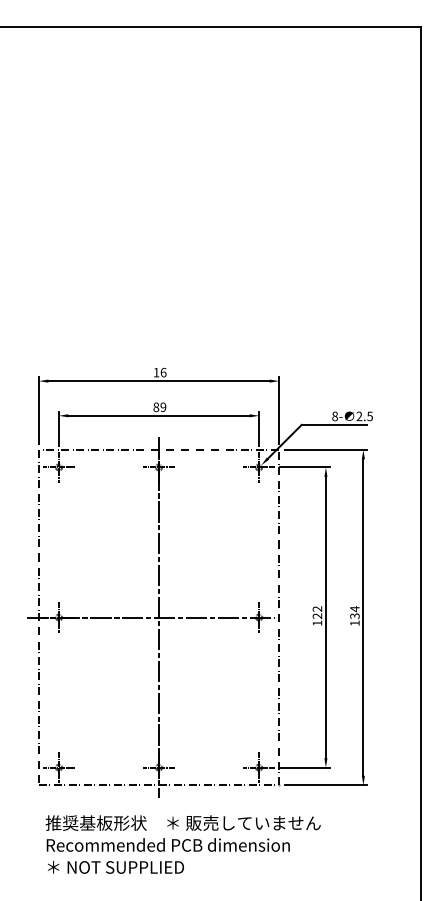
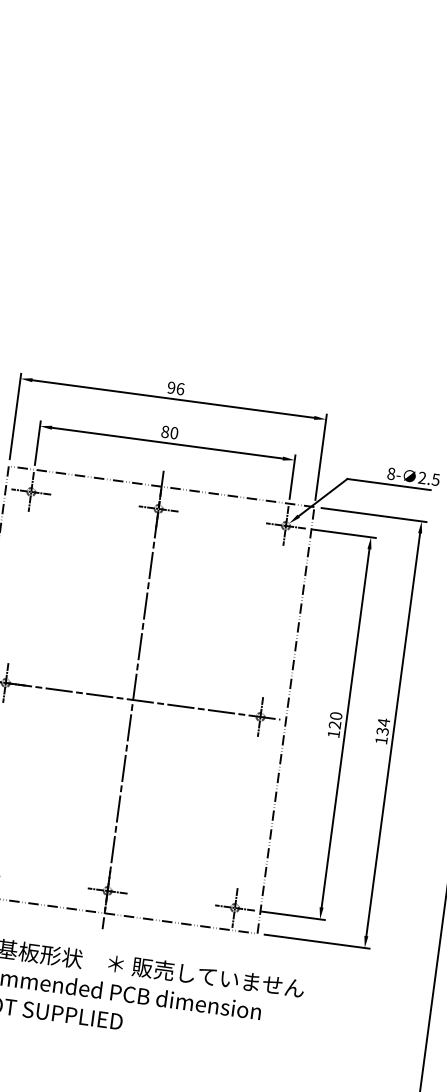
text: (156, 372) -> (171, 387), 16 -> 96
text: (163, 407) -> (174, 433), 89 -> 80
text: (317, 608) -> (336, 715), 122 -> 120

